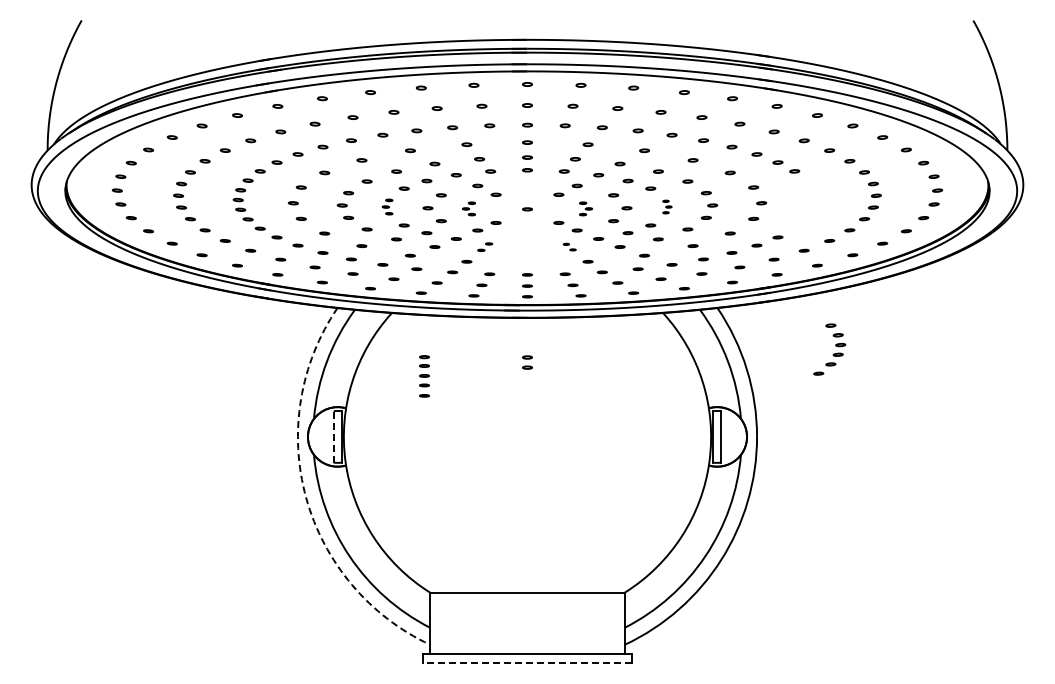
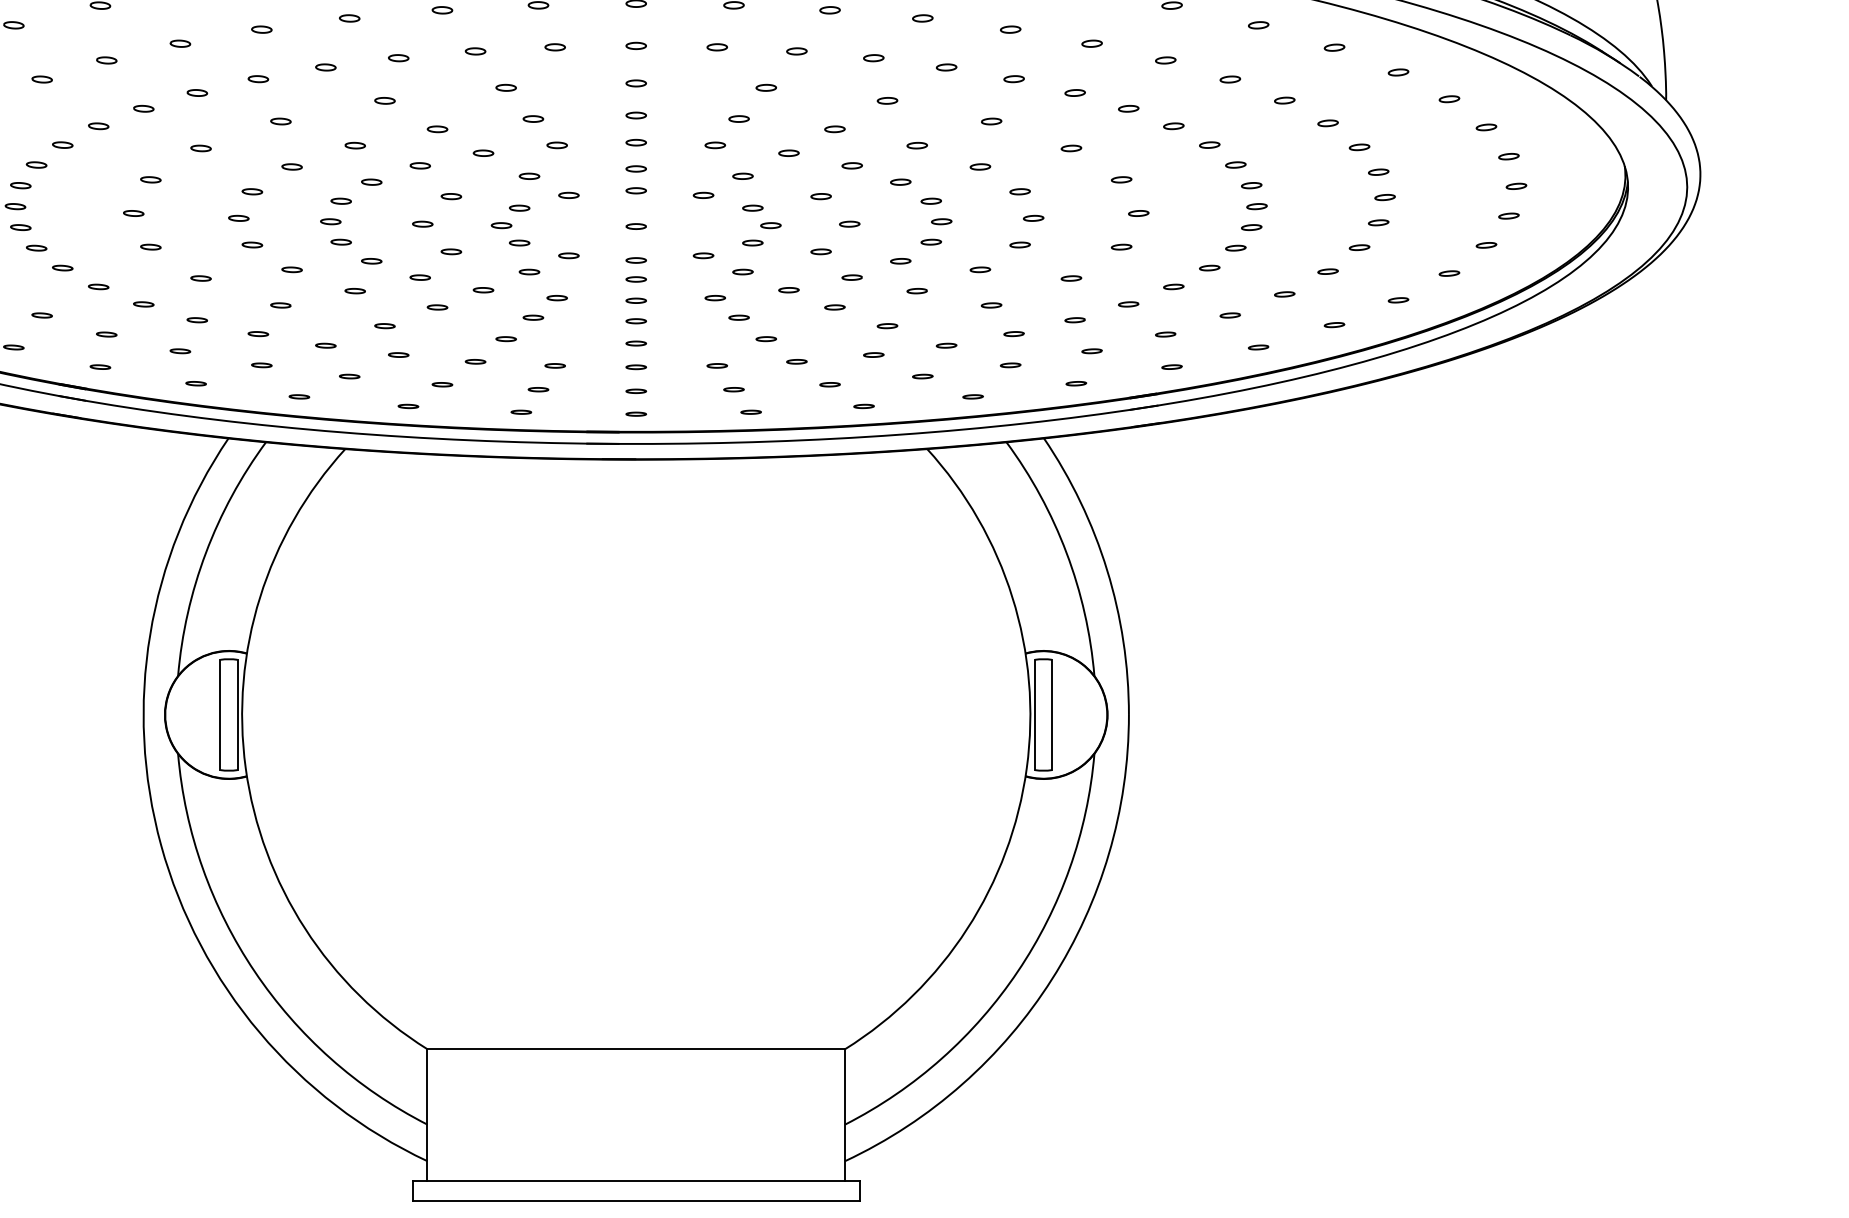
part: (387, 206) -> (335, 220), size x1.43
part: (667, 206) -> (936, 220), size x1.67
part: (468, 208) -> (509, 224), size x1.43
part: (585, 208) -> (760, 224), size x1.43
part: (485, 246) -> (546, 306), size x1.43
part: (569, 246) -> (726, 306), size x1.67
part: (829, 349) -> (1232, 216), moved
part: (527, 362) -> (636, 179), moved
part: (424, 376) -> (636, 302), moved
line: (333, 436) -> (219, 714), dashed -> solid
arc: (306, 497) -> (161, 844), dashed -> solid
line: (527, 663) -> (636, 1201), dashed -> solid

